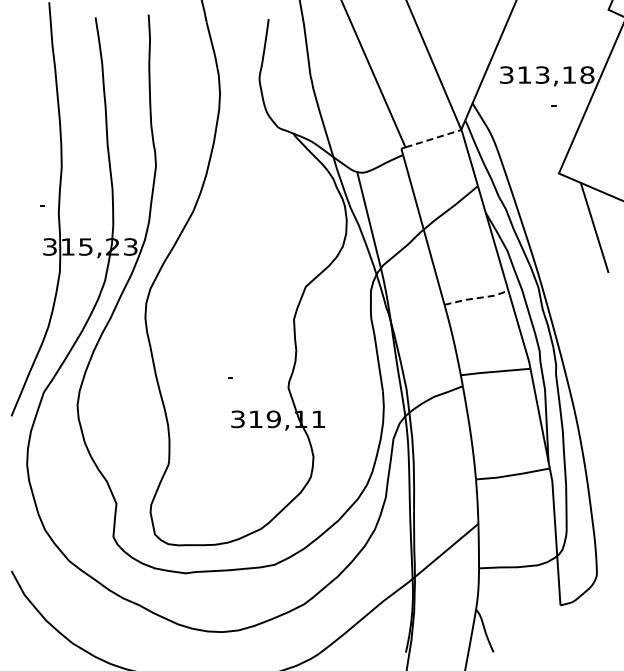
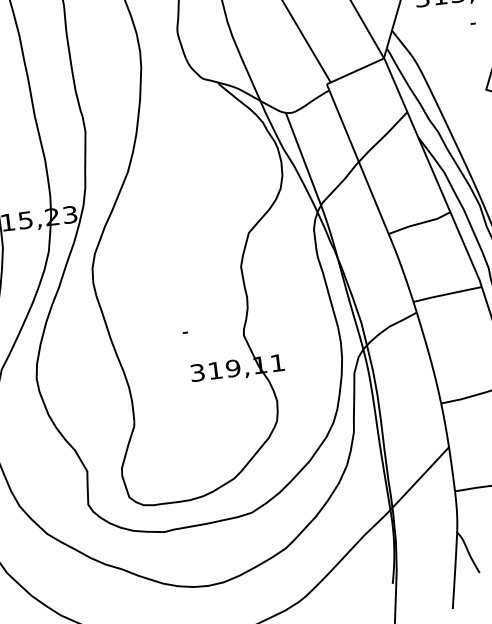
line: (433, 138) -> (357, 70), dashed -> solid
line: (477, 298) -> (420, 223), dashed -> solid

